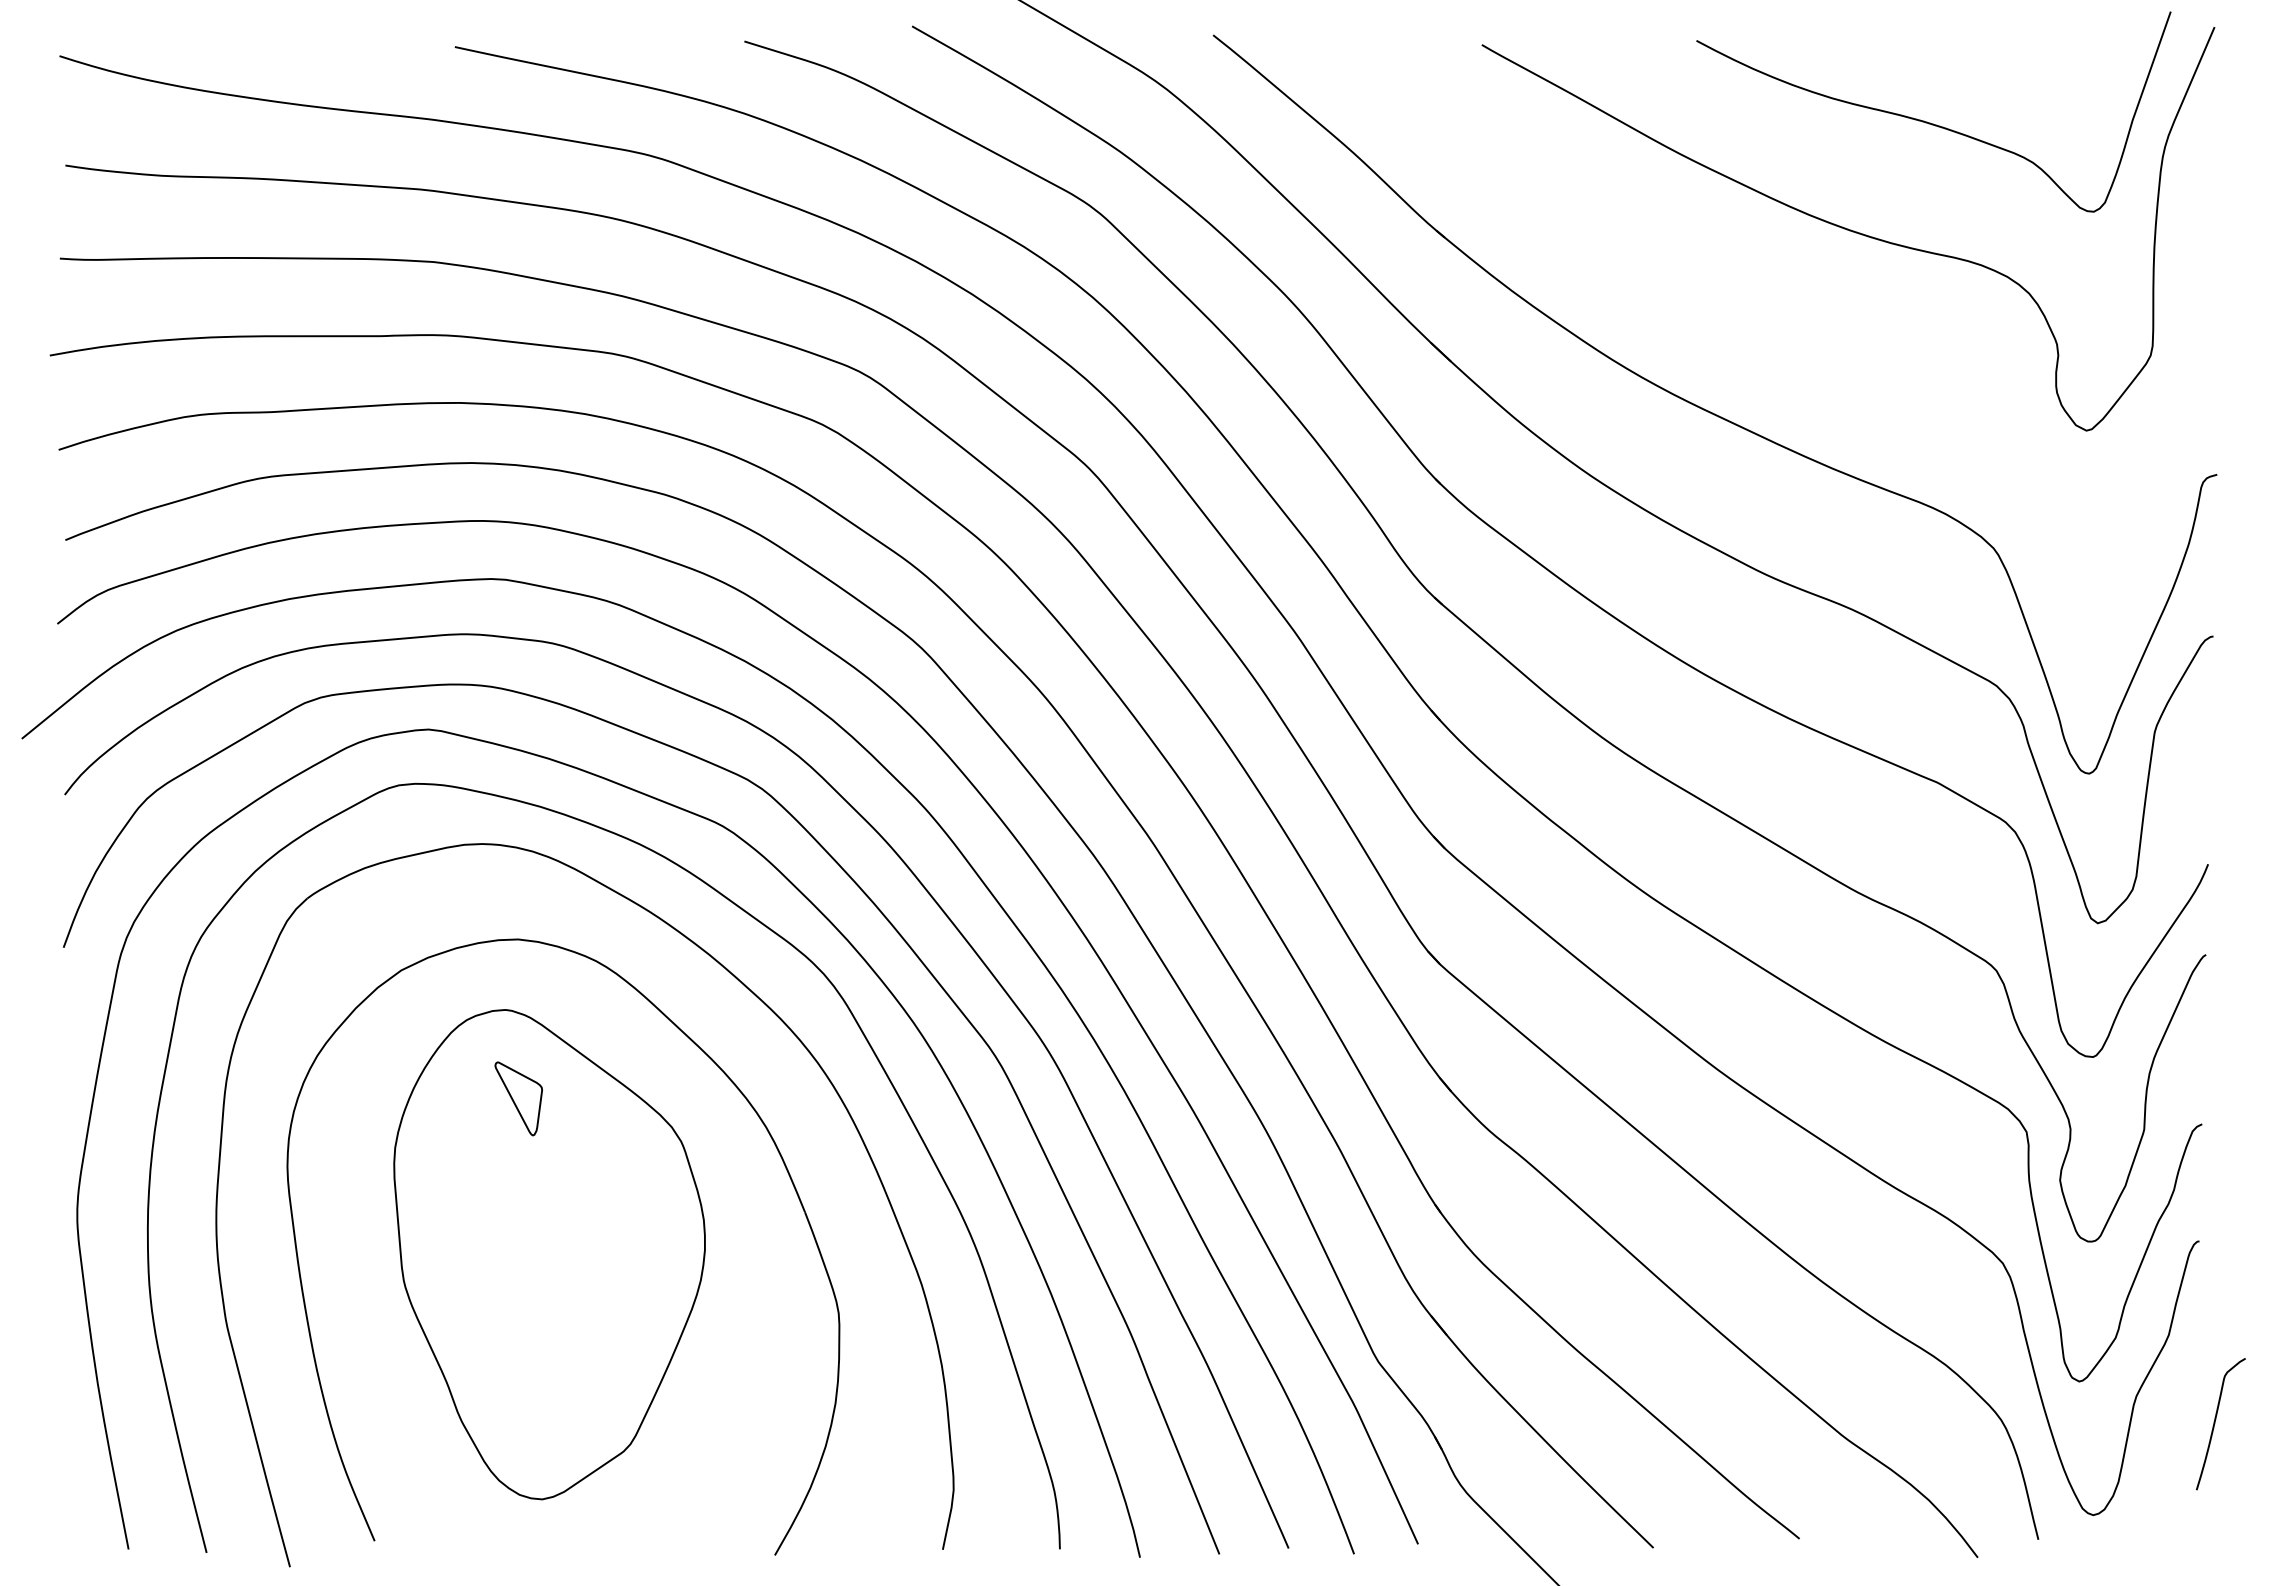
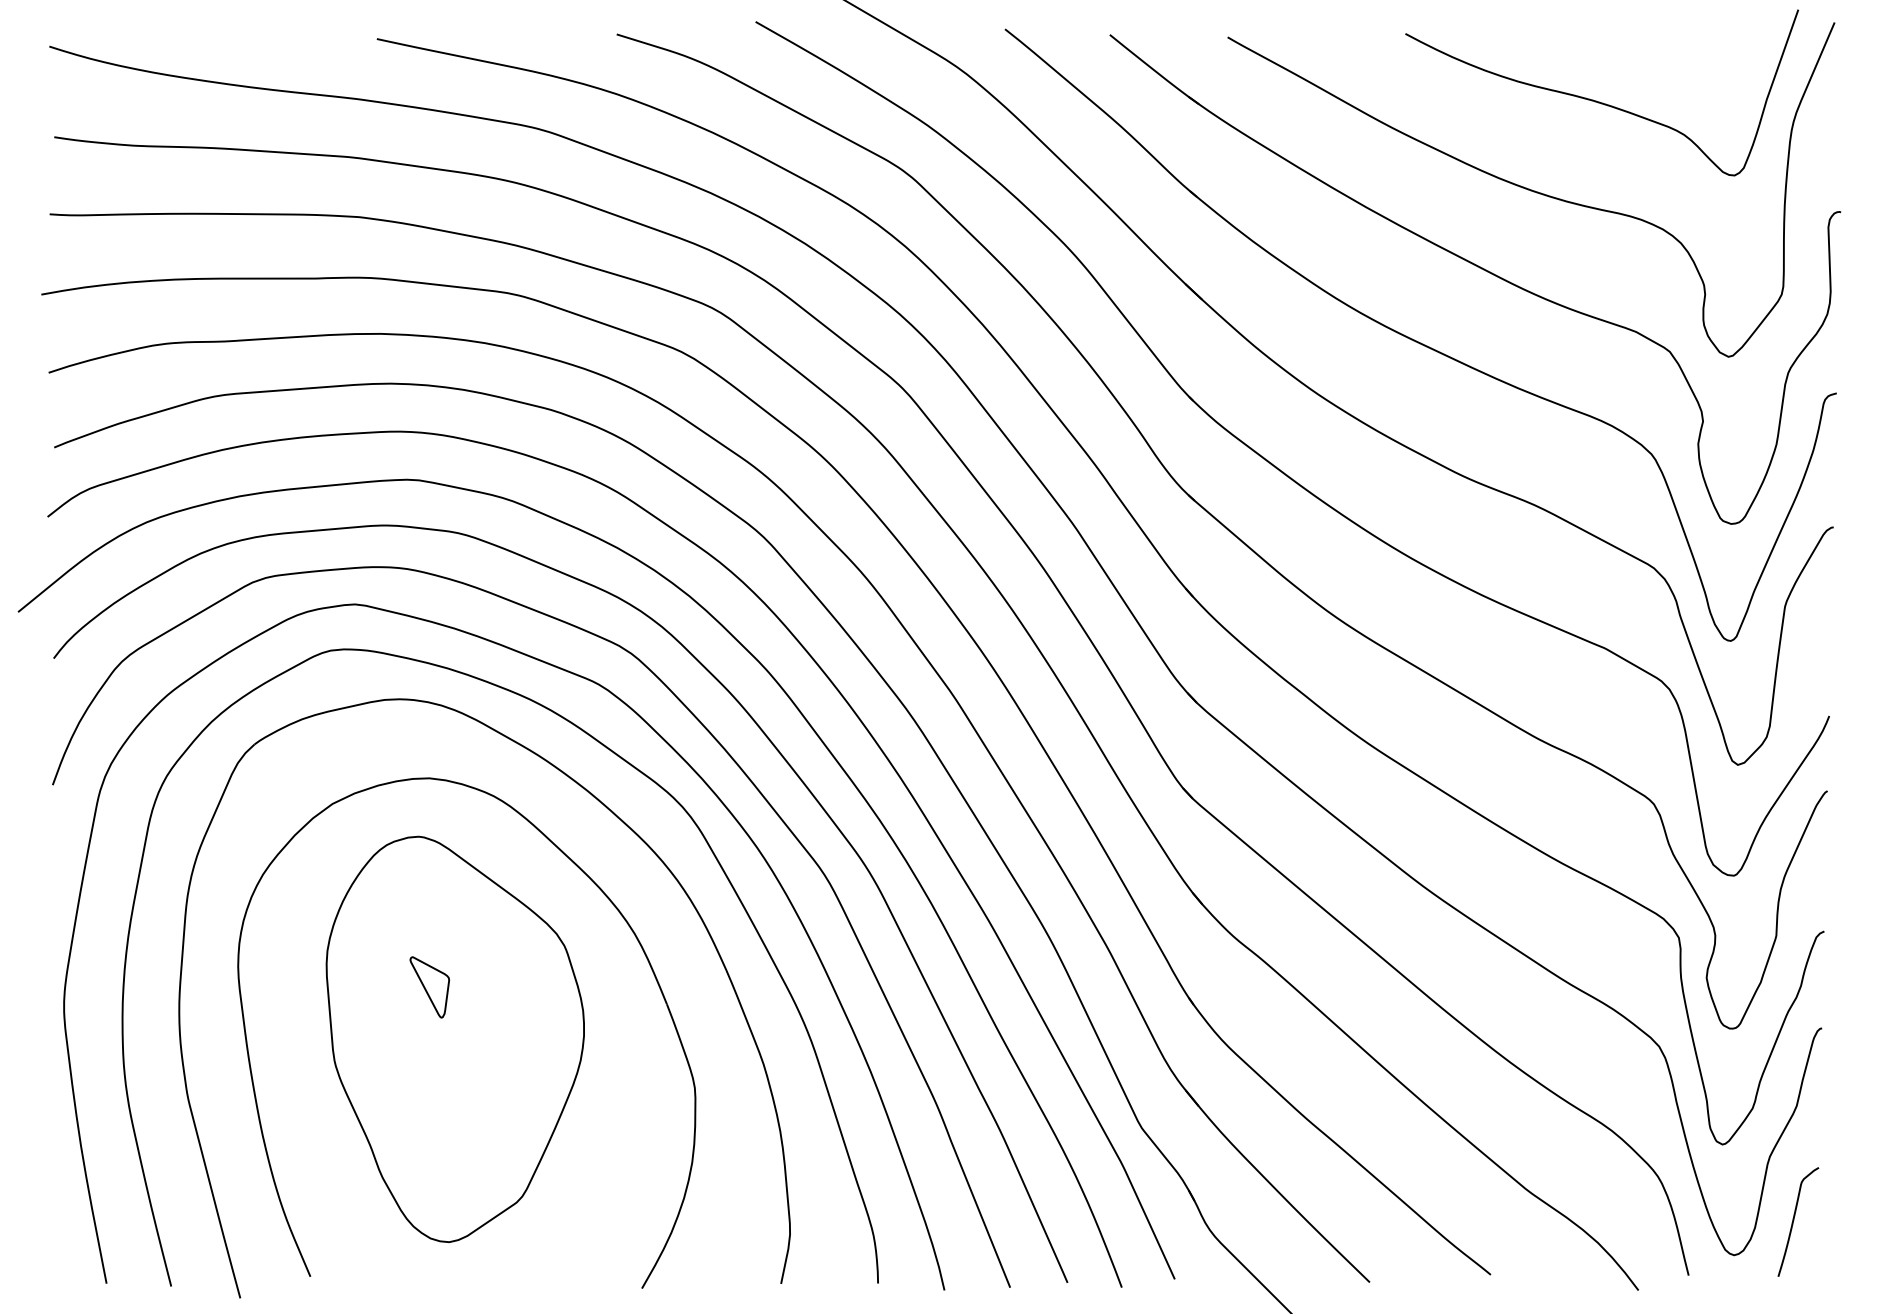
part: (1787, 324) -> (1480, 268), added
part: (518, 1098) -> (429, 987), moved
curve: (2215, 1423) -> (1793, 1221), moved

